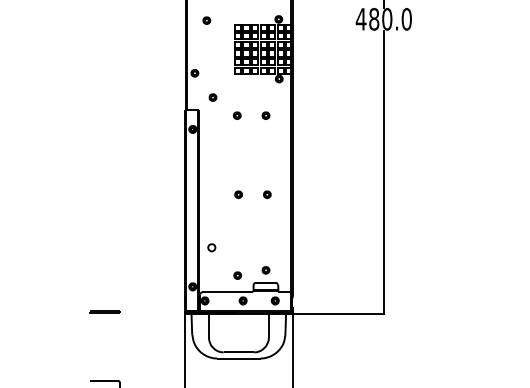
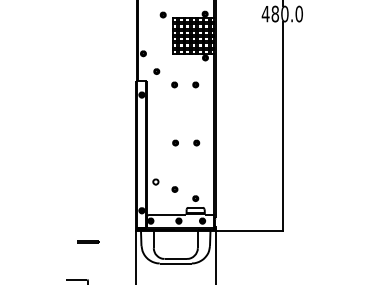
part: (205, 19) -> (162, 14), moved
part: (237, 275) -> (174, 189), moved
line: (105, 310) -> (88, 241), moved

